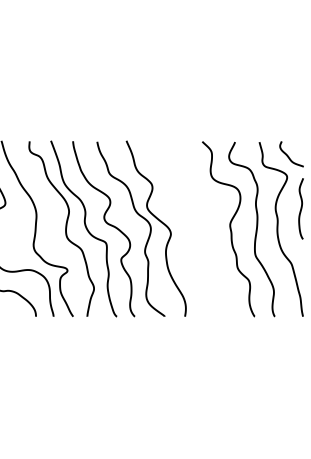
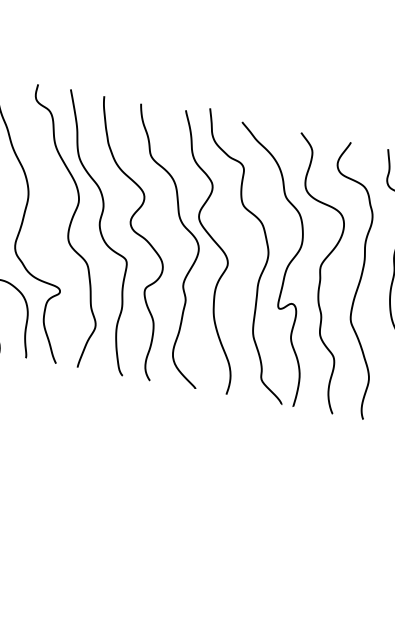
part: (194, 226) -> (265, 259), added

